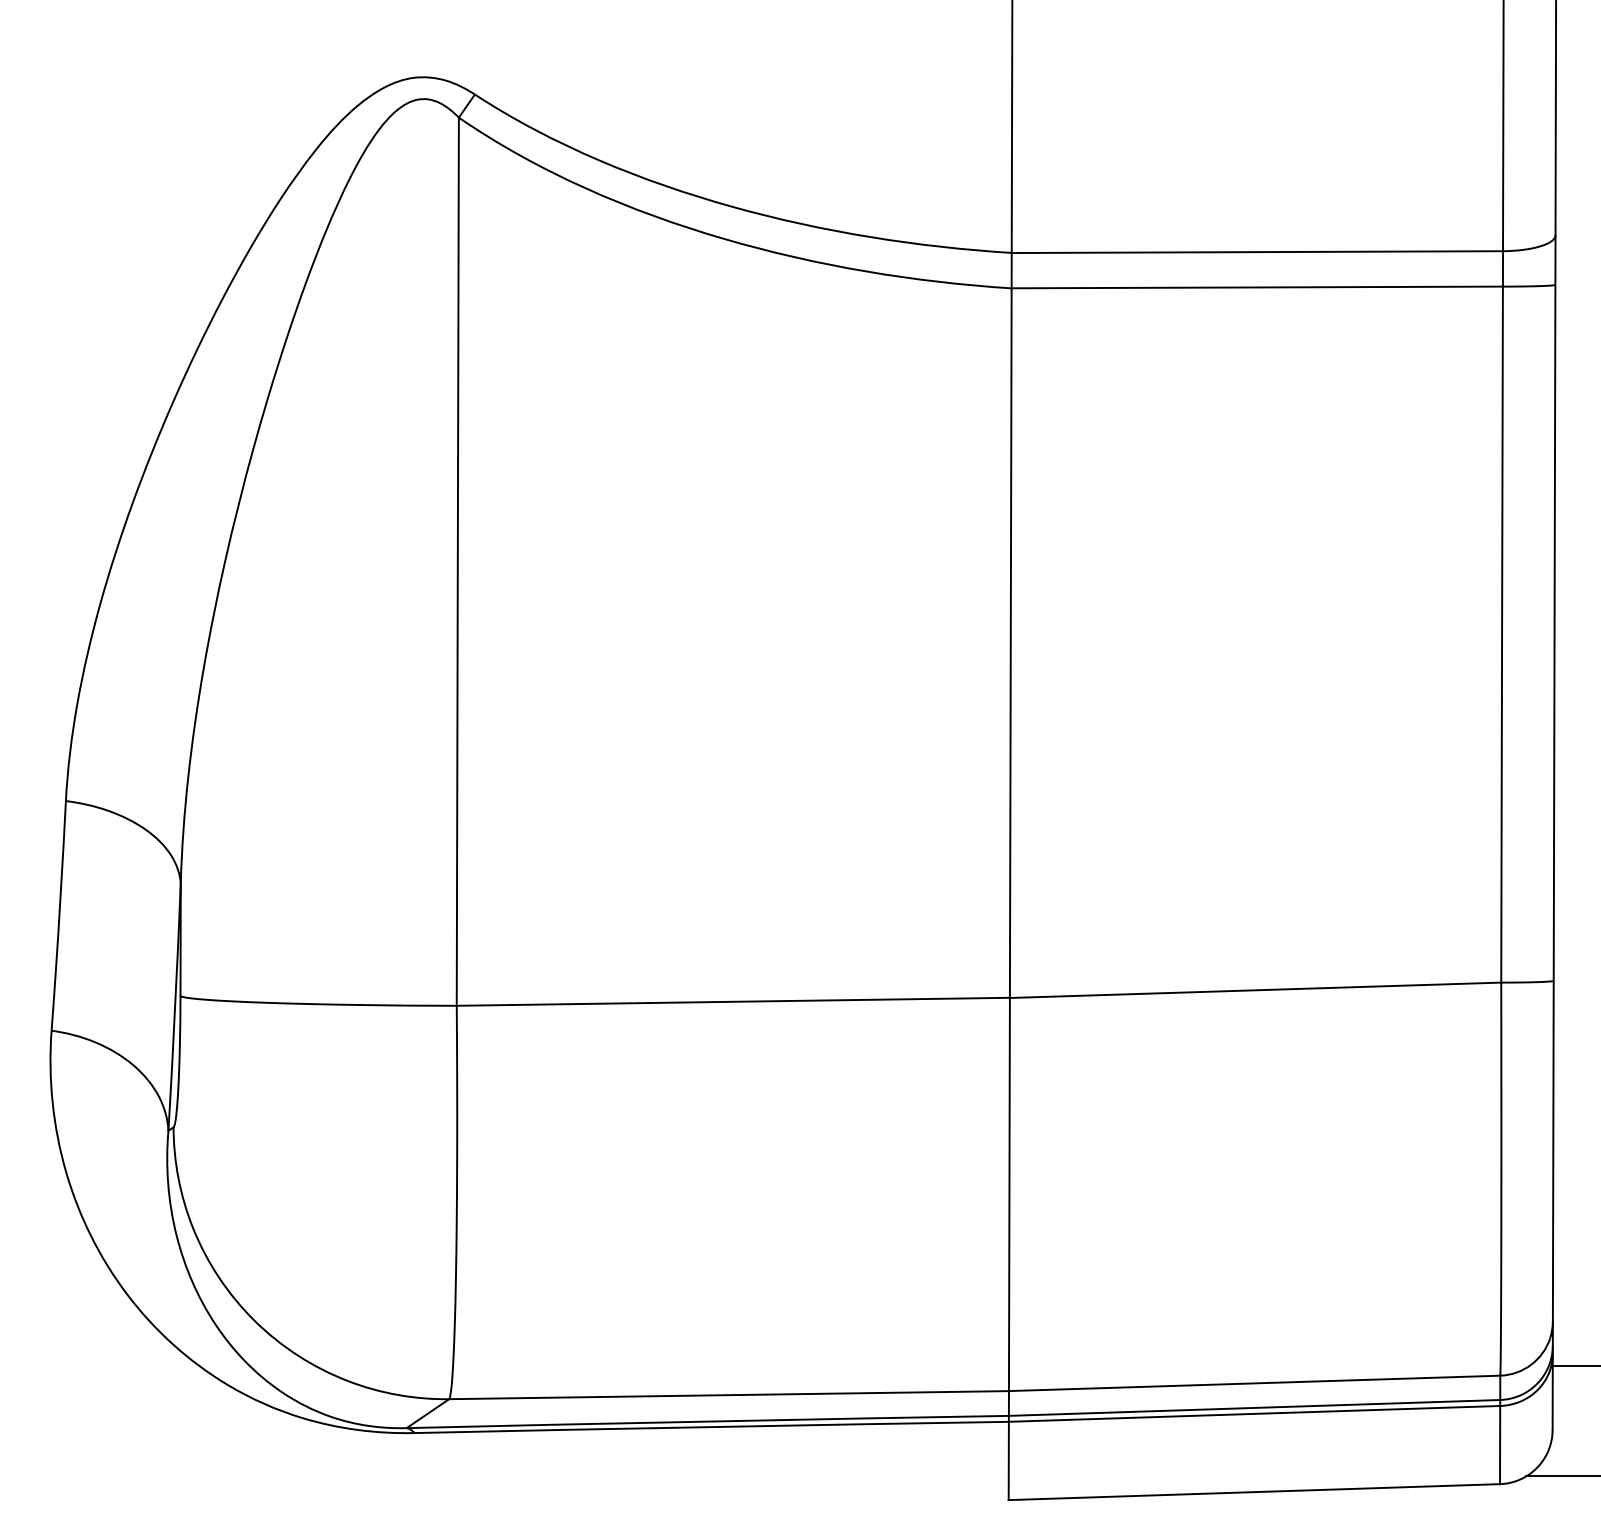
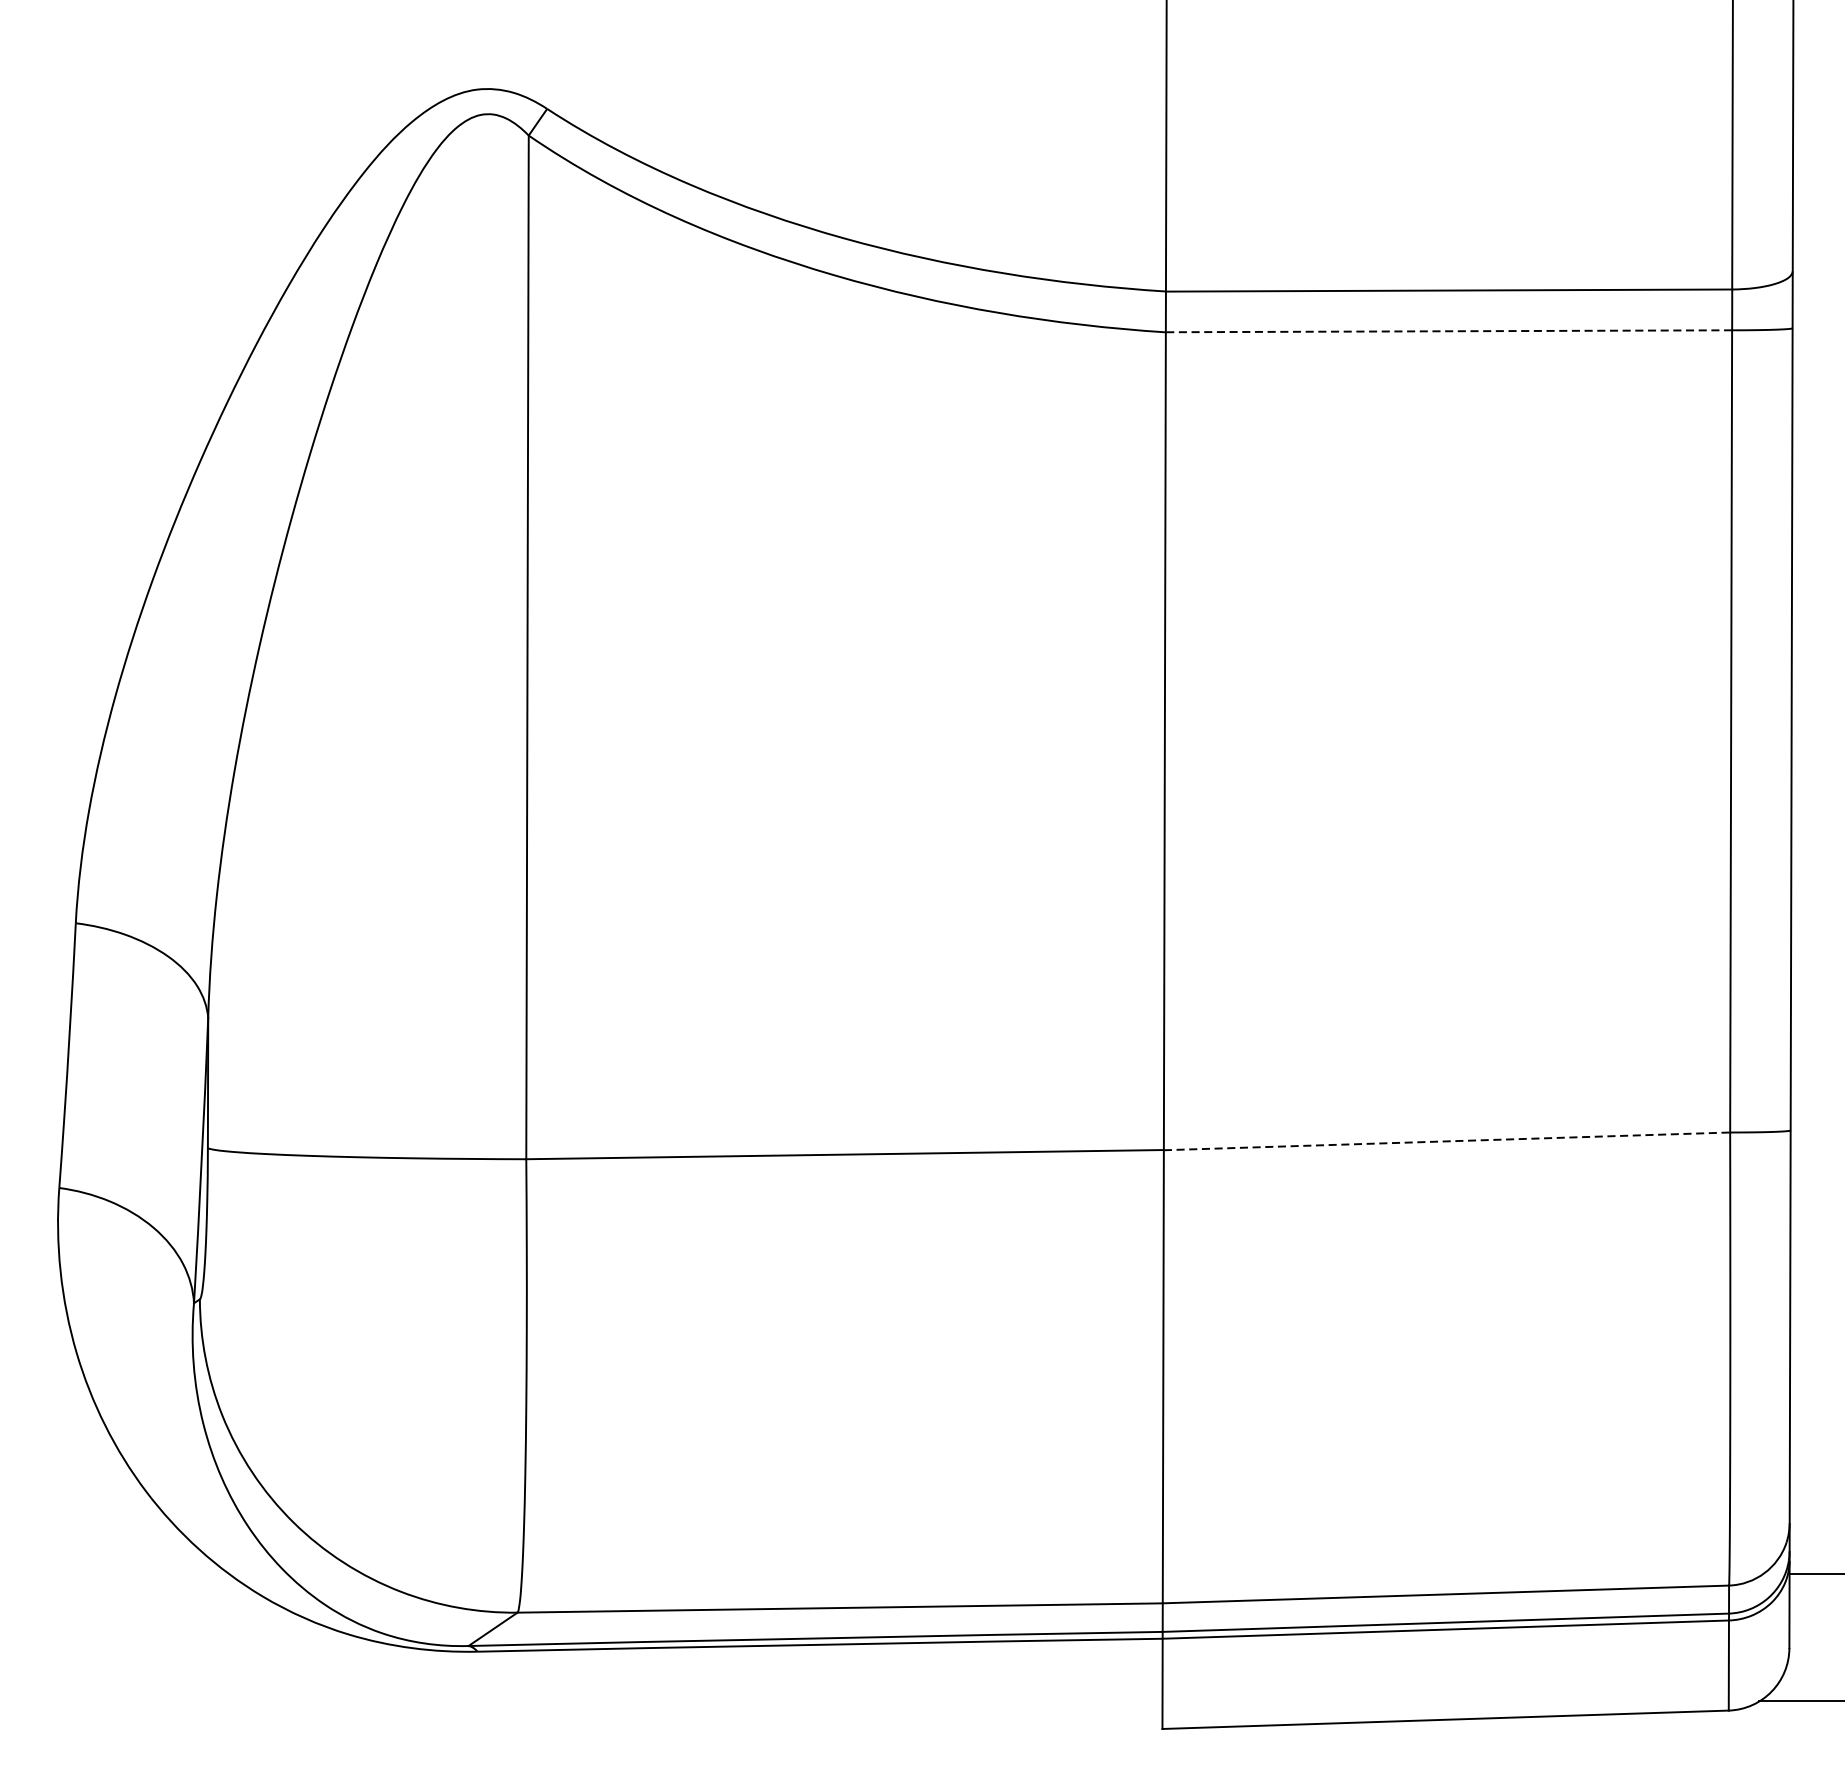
line: (1257, 287) -> (1449, 331), solid -> dashed
line: (1255, 990) -> (1446, 1141), solid -> dashed

